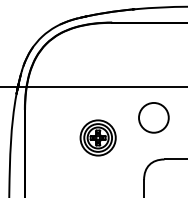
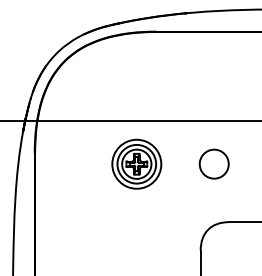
circle: (153, 117) -> (213, 163), size x0.7
part: (97, 137) -> (136, 163), moved

